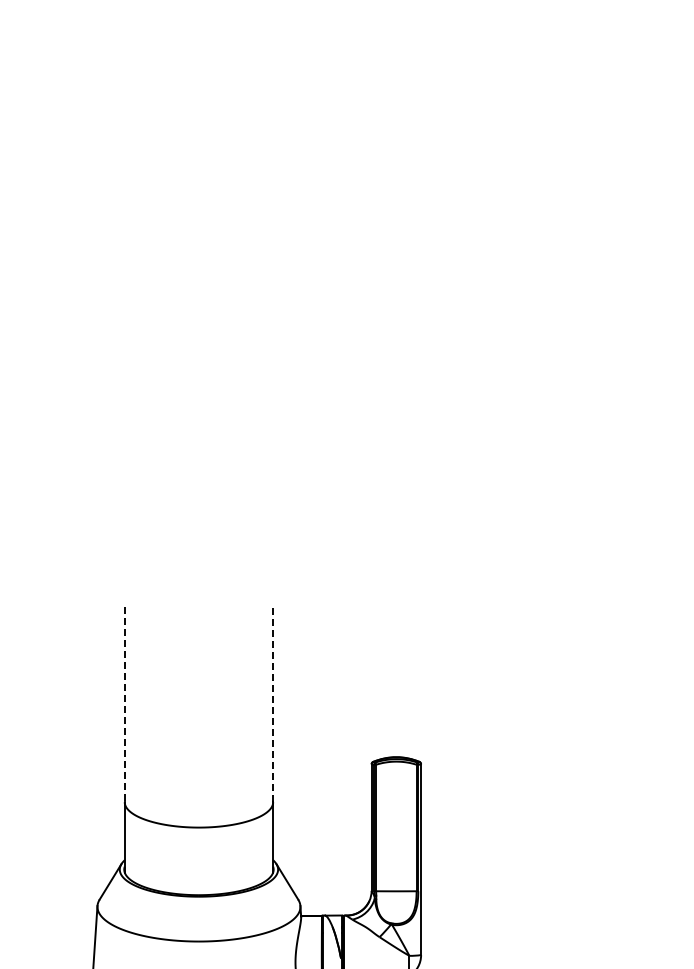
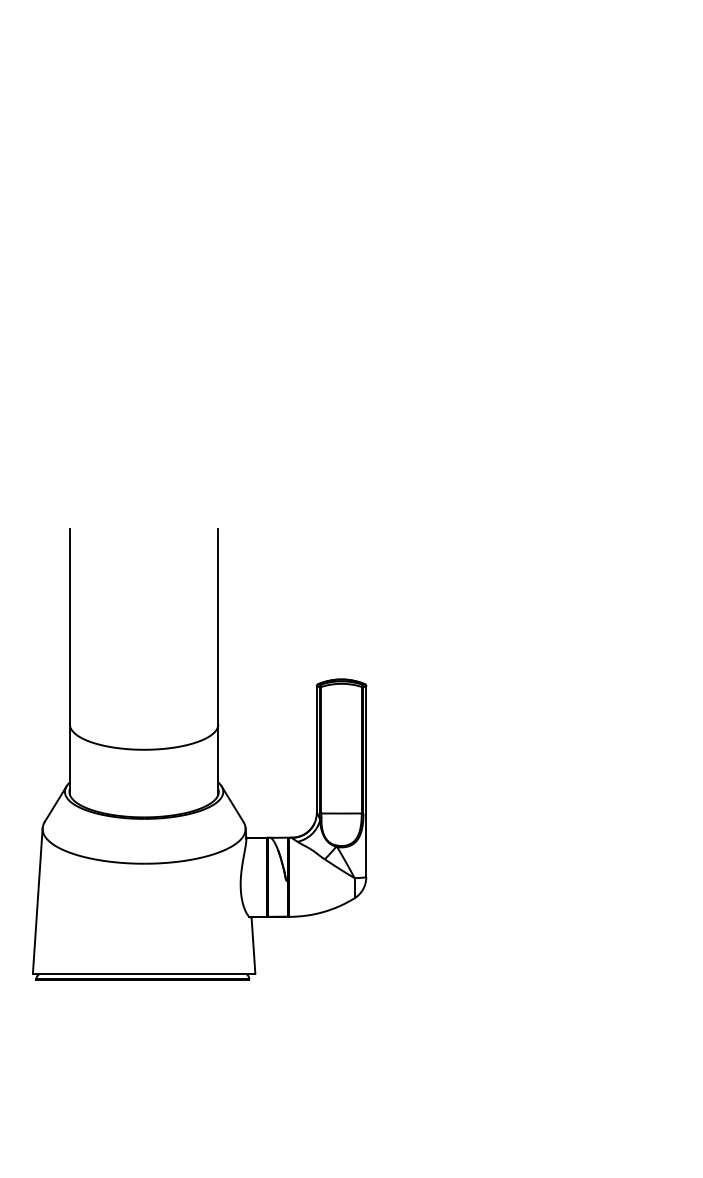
line: (124, 704) -> (69, 626), dashed -> solid
line: (273, 704) -> (218, 626), dashed -> solid

